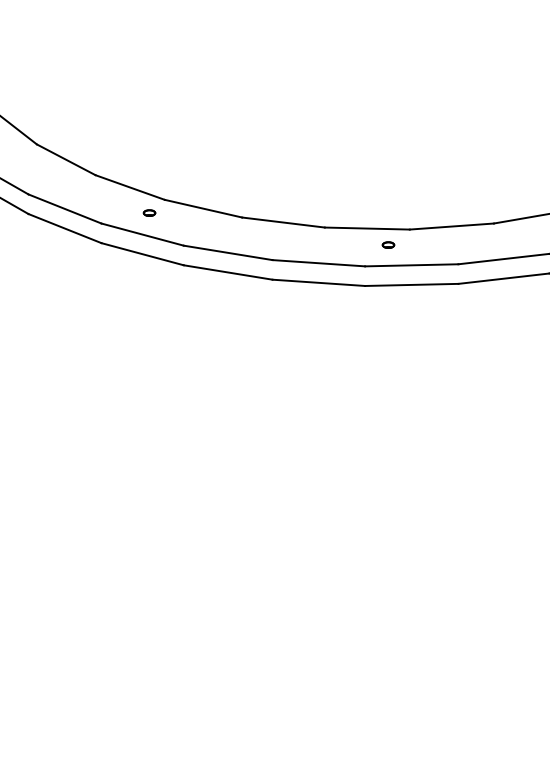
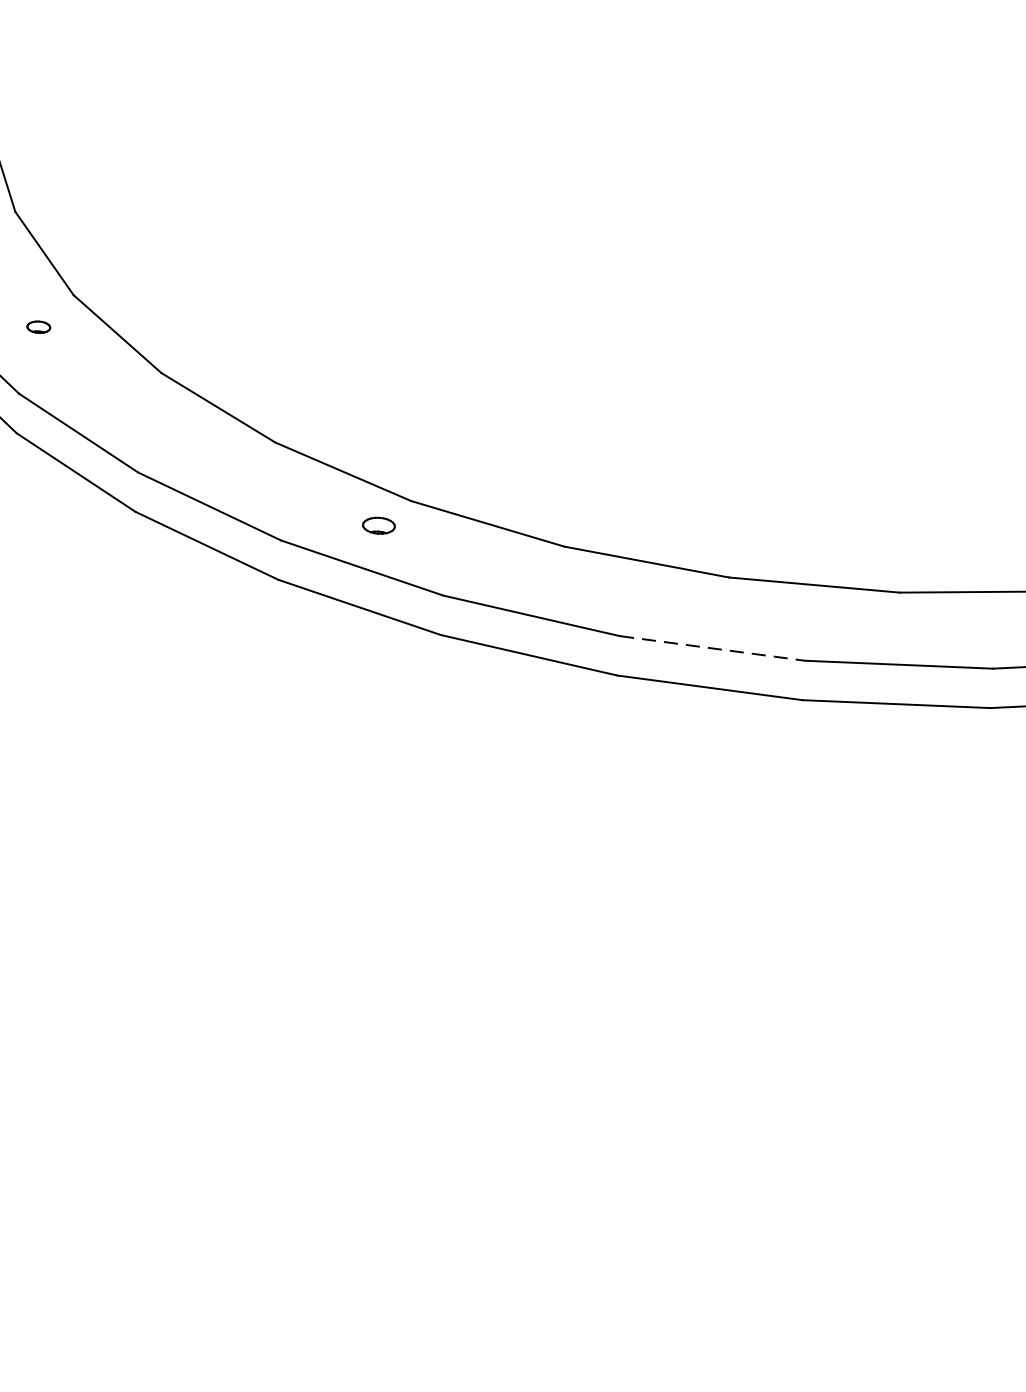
part: (149, 212) -> (378, 524), size x1.4
part: (388, 244) -> (854, 619), removed
line: (319, 263) -> (713, 649), solid -> dashed

